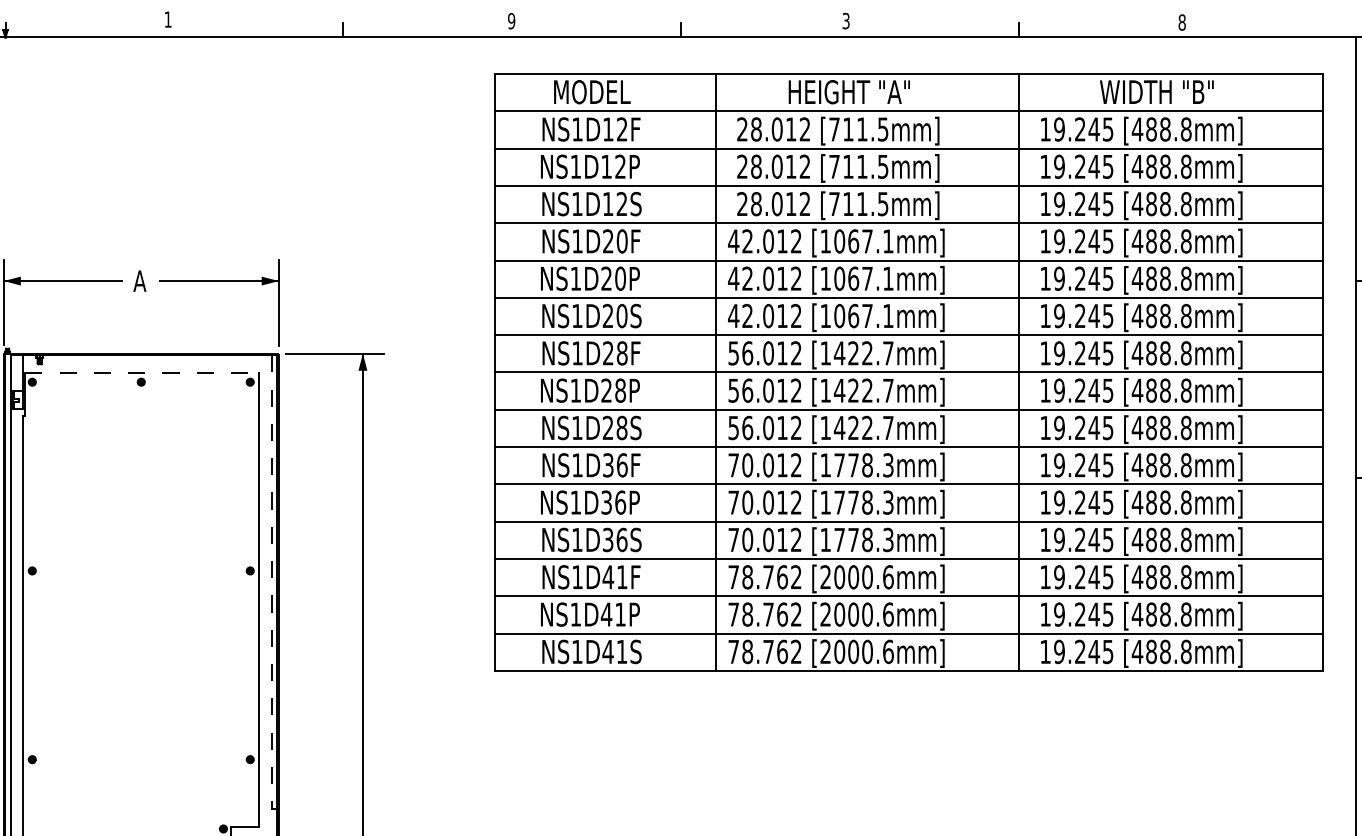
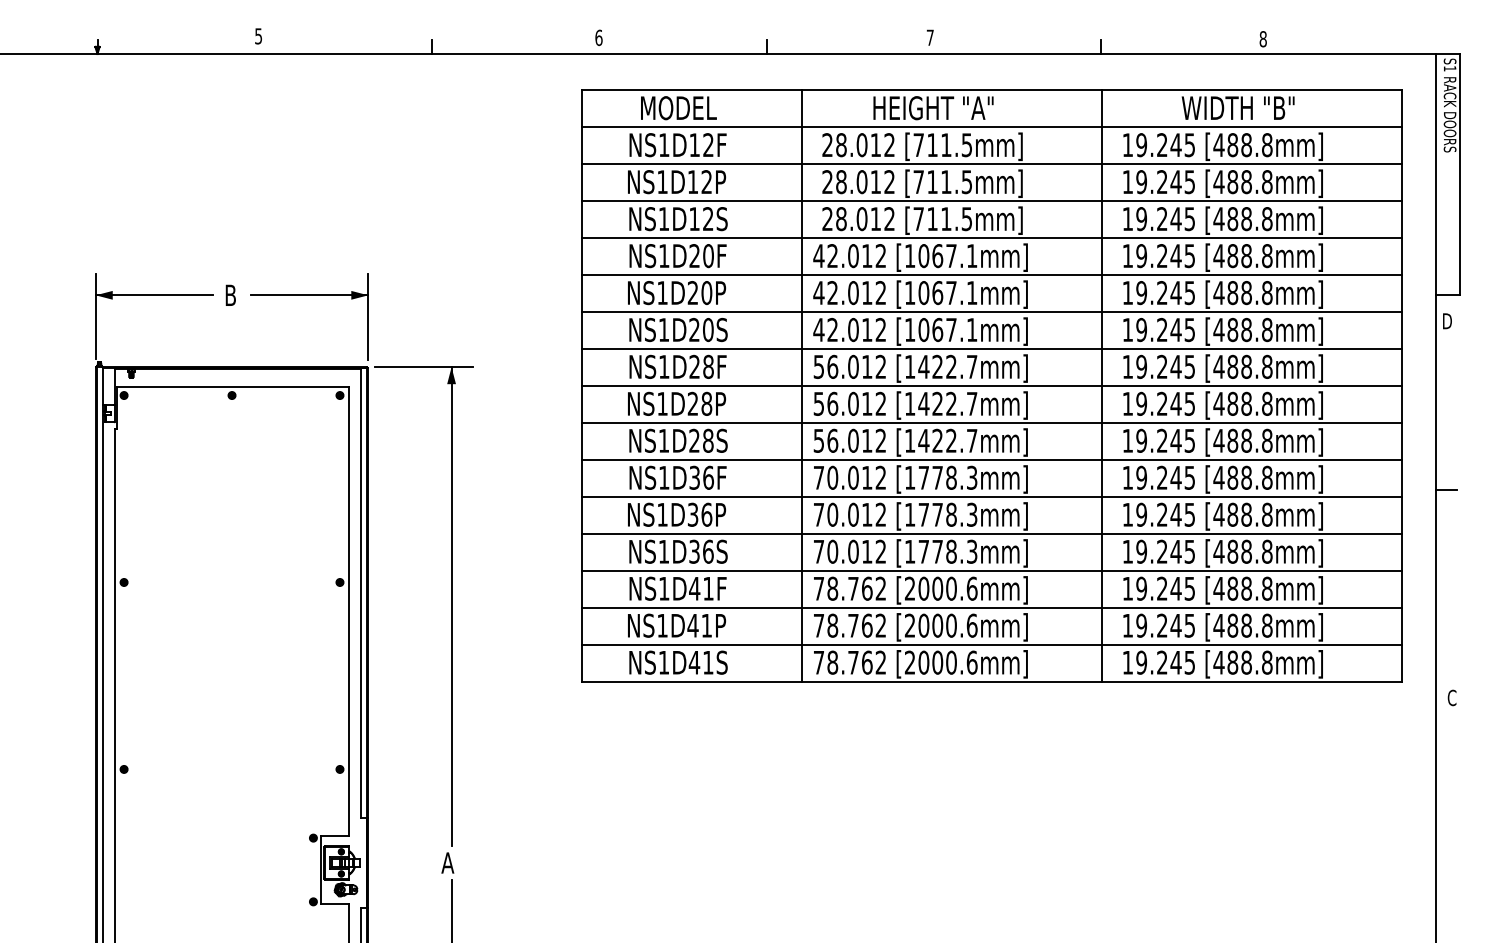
text: (168, 19) -> (258, 36), 1 -> 5
text: (511, 20) -> (598, 37), 9 -> 6
text: (845, 20) -> (929, 37), 3 -> 7
text: (139, 280) -> (230, 294), A -> B
line: (141, 373) -> (232, 386), dashed -> solid
line: (271, 582) -> (361, 593), dashed -> solid

